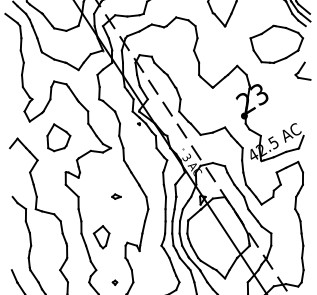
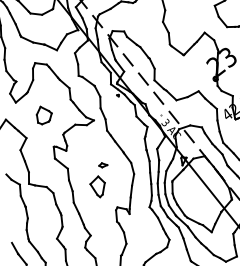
part: (58, 137) -> (44, 115), size x0.7
part: (101, 237) -> (97, 187), moved
part: (114, 282) -> (108, 245), removed

